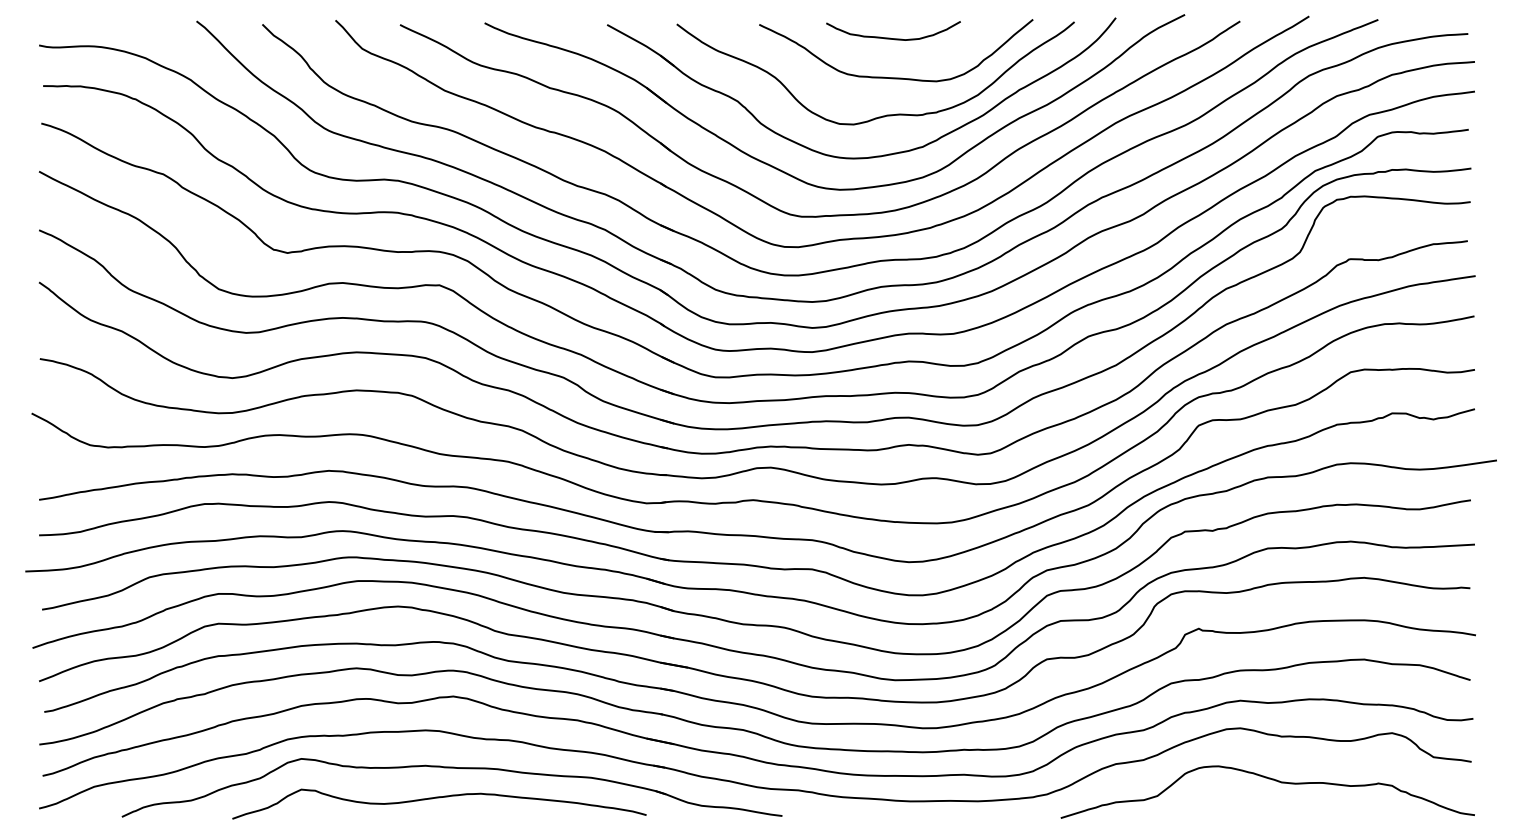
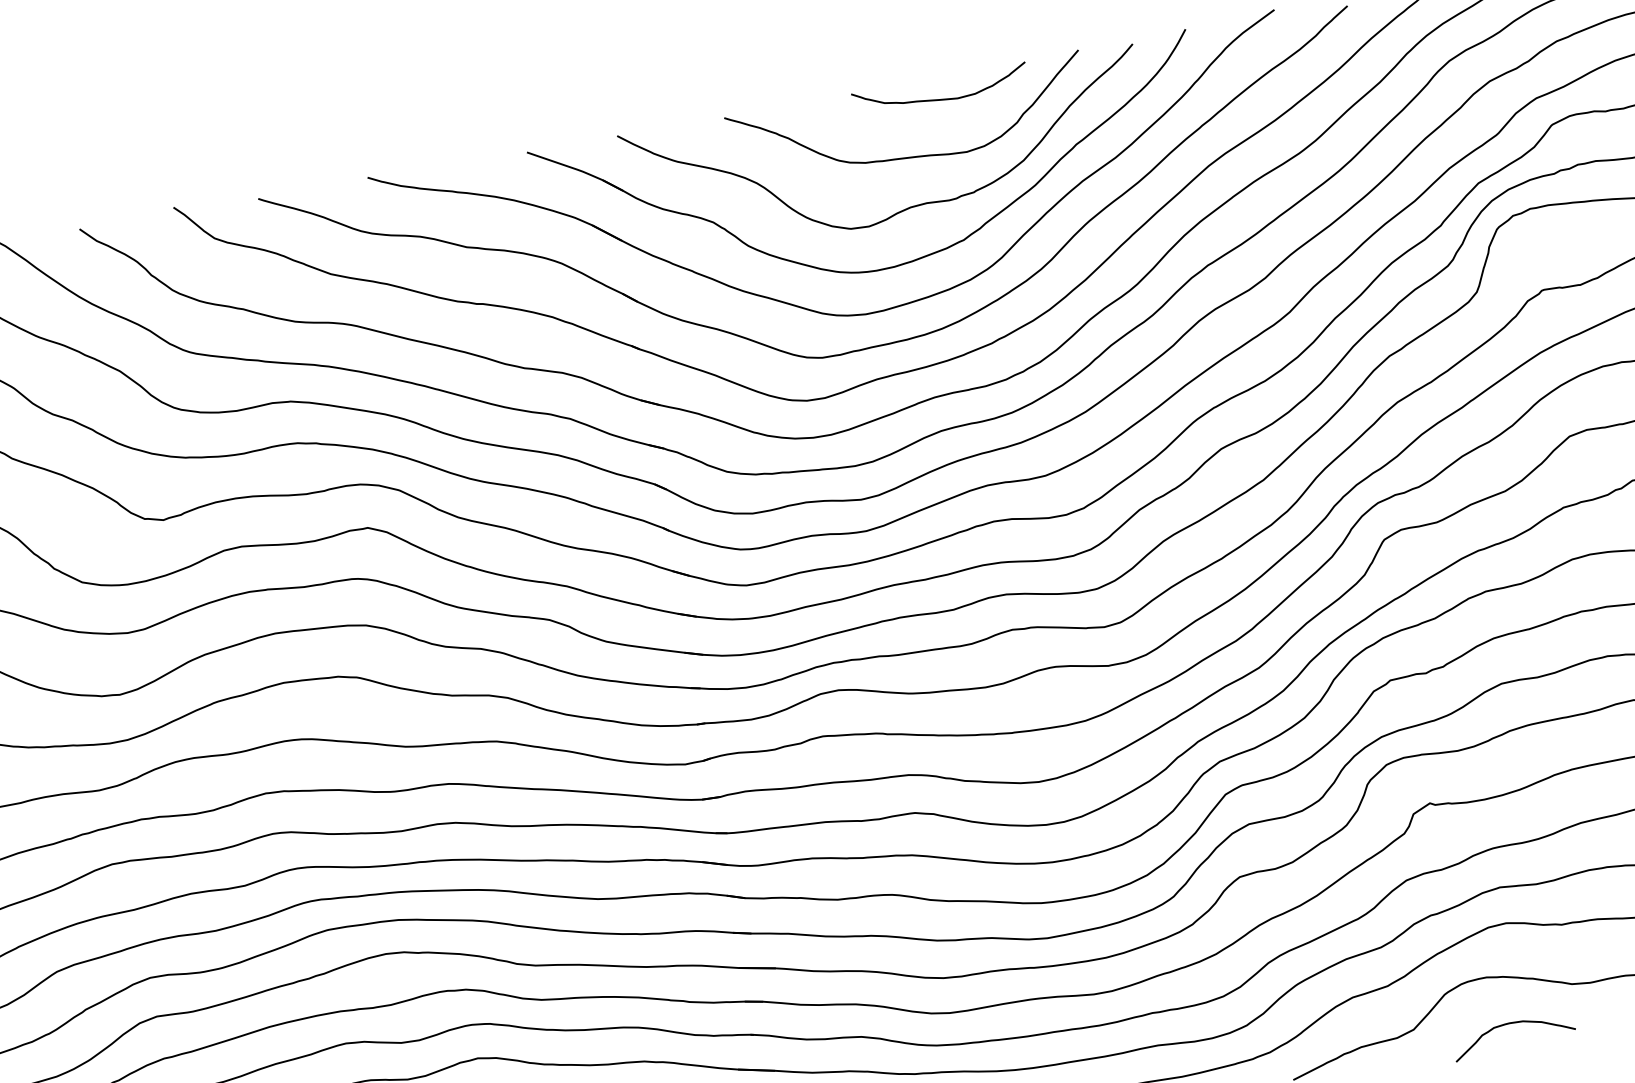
curve: (890, 37) -> (937, 98), moved
curve: (1231, 804) -> (1511, 1024), added

